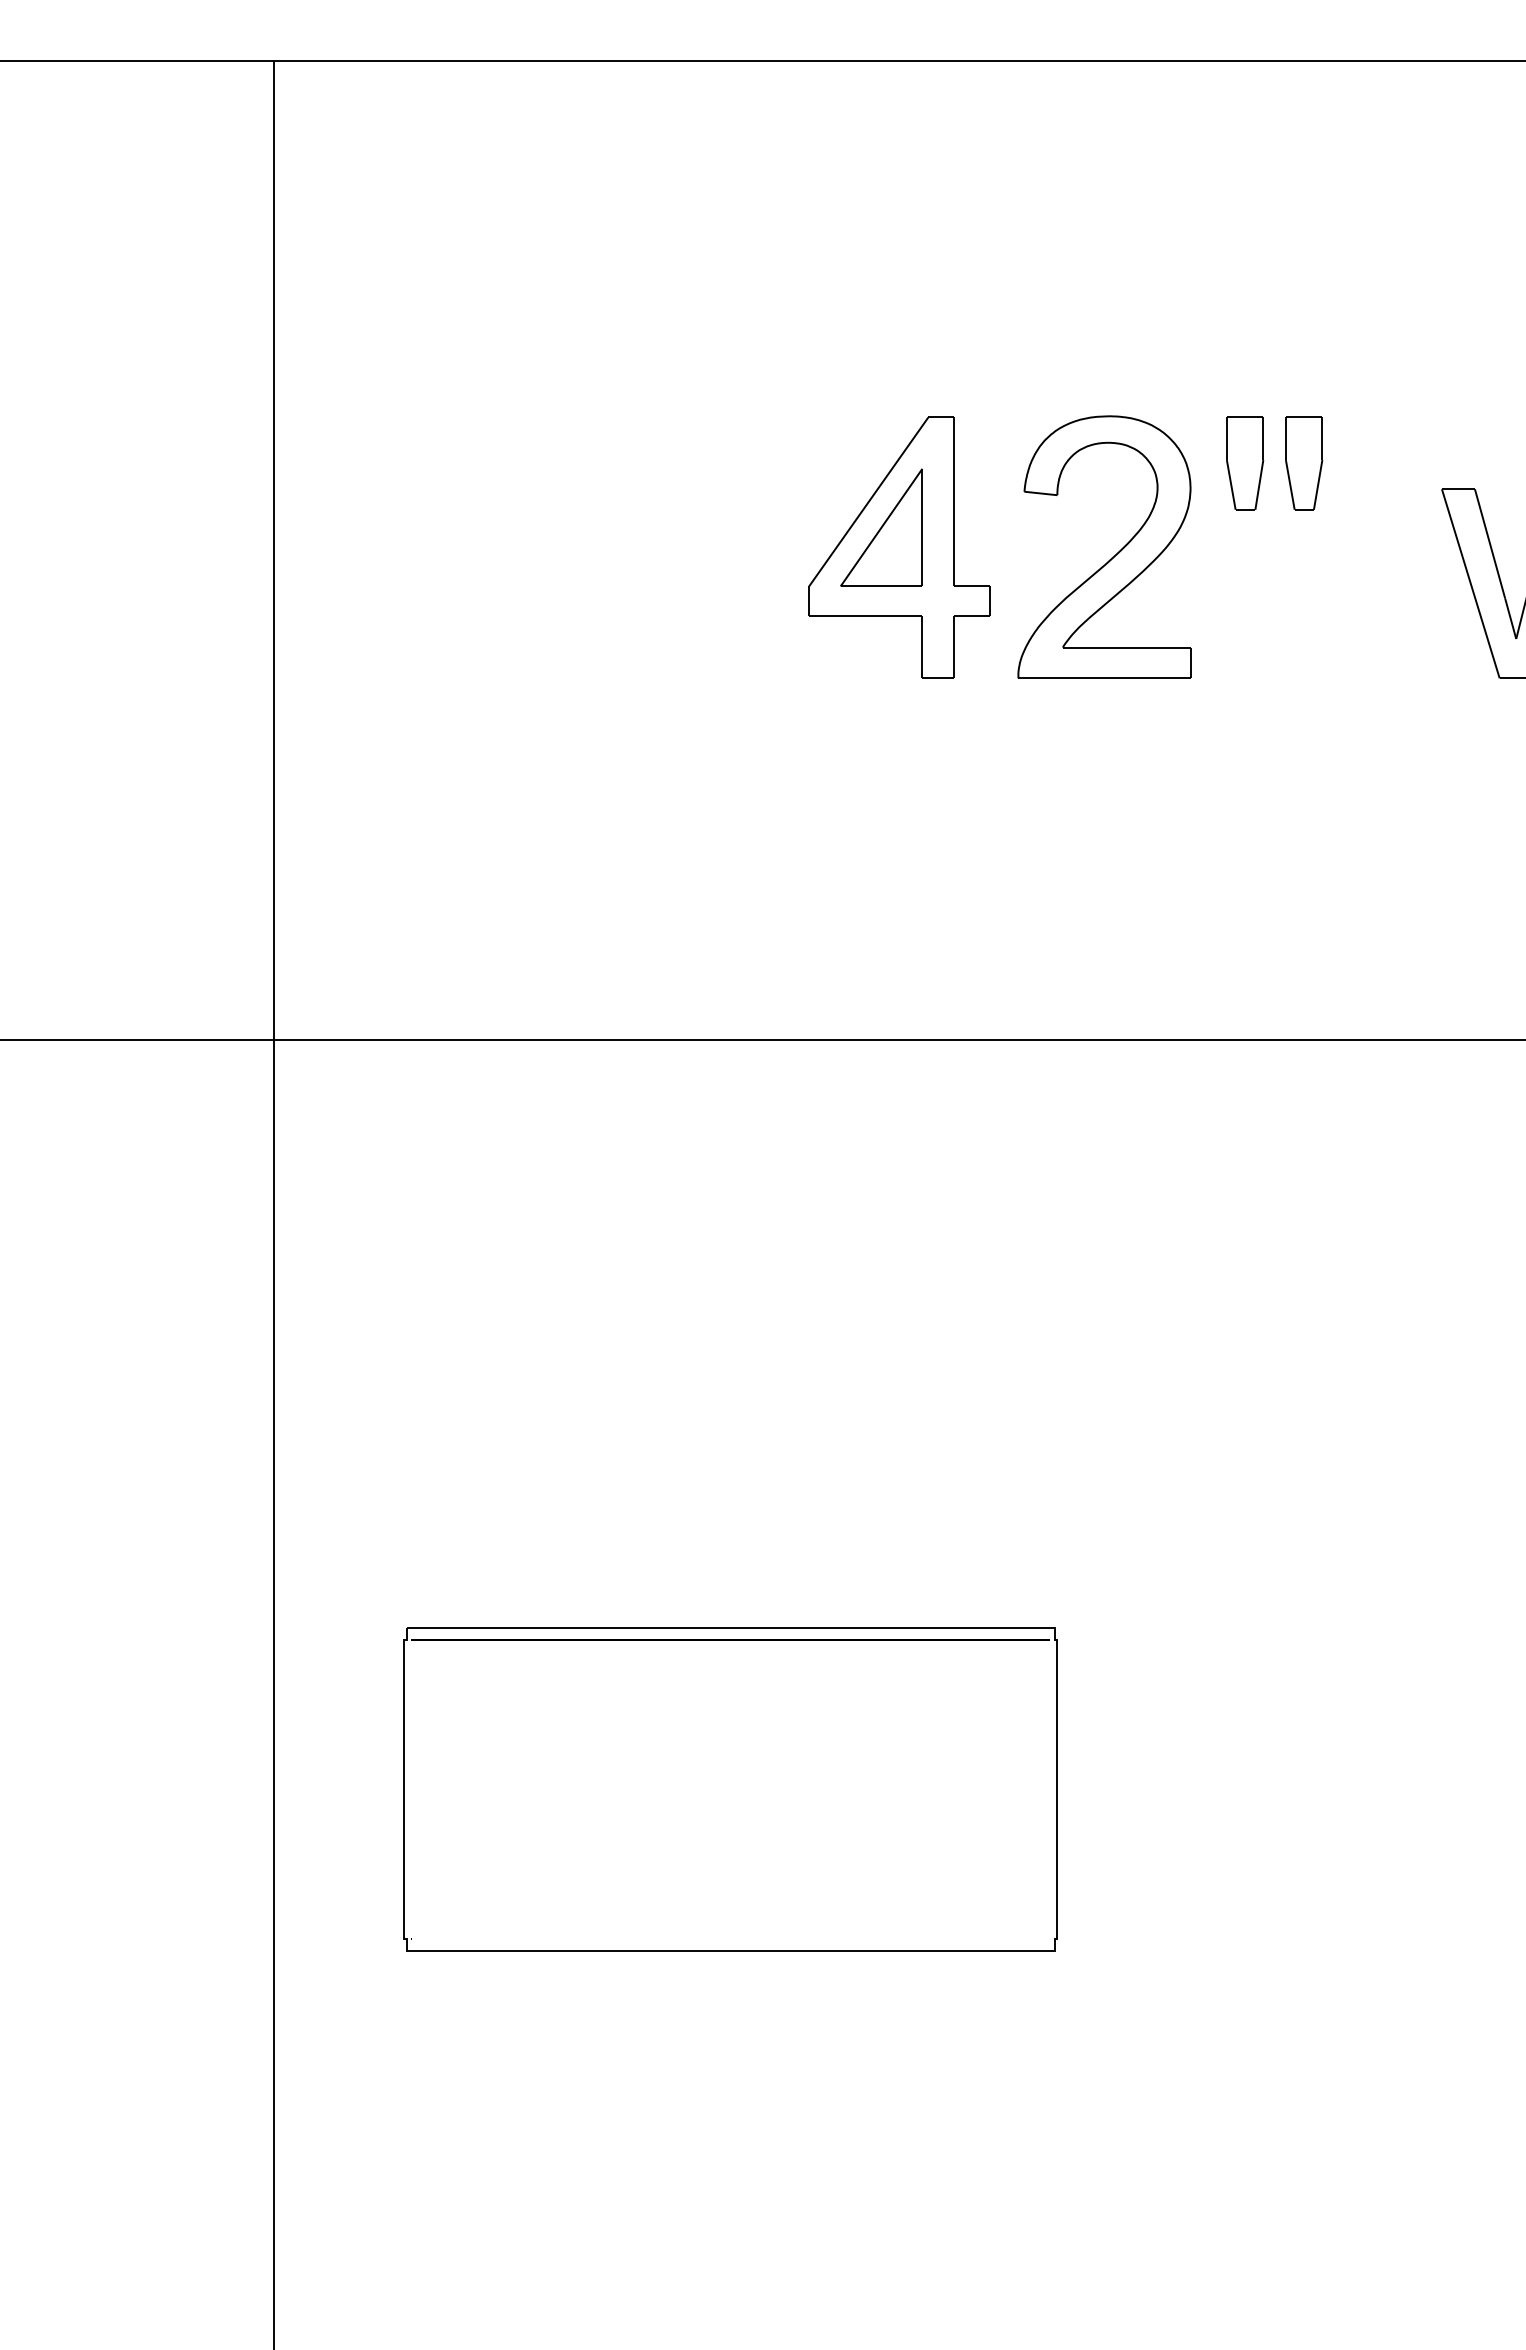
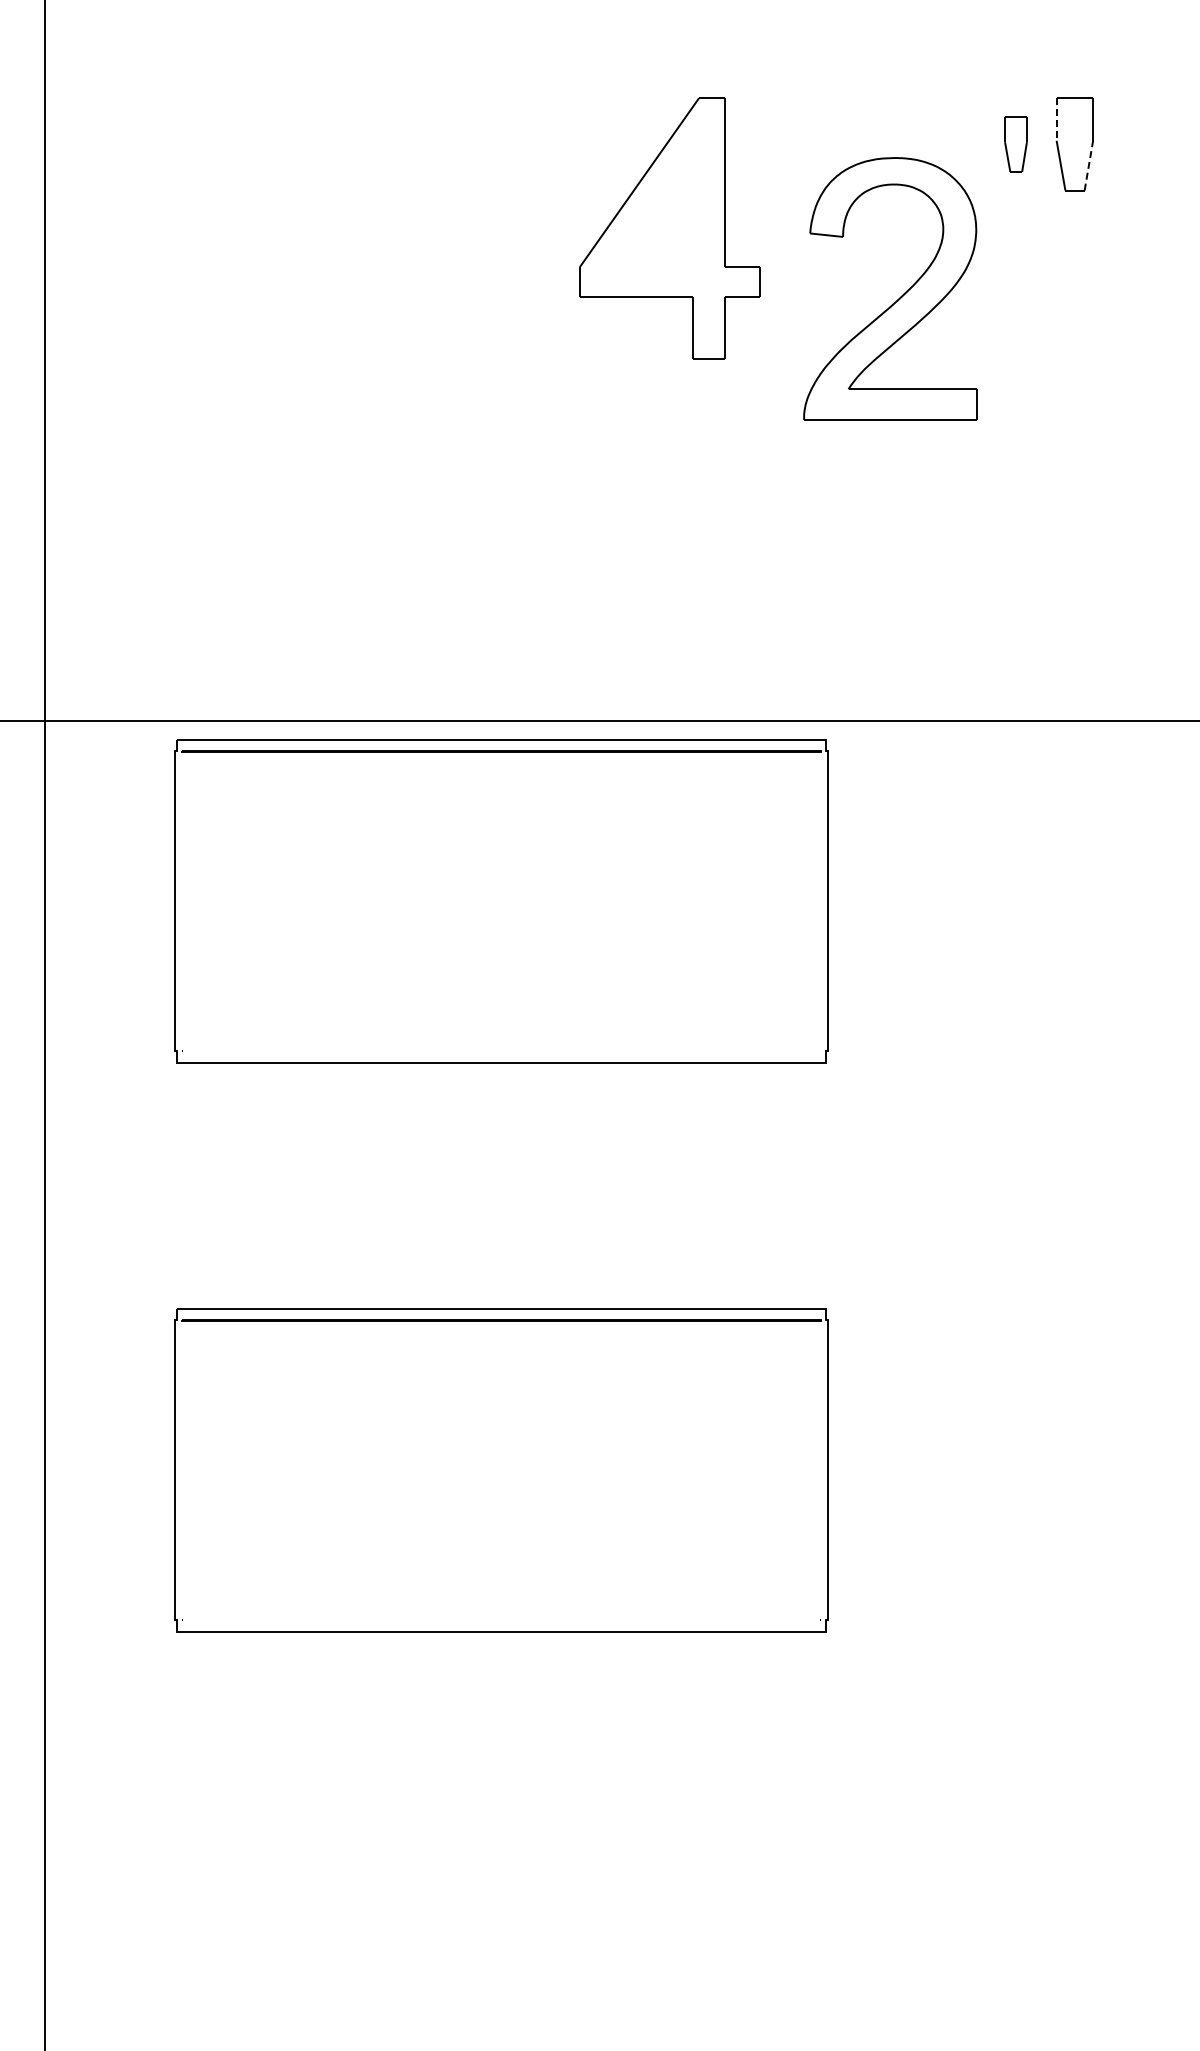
line: (1285, 439) -> (1056, 120), solid -> dashed
part: (1245, 463) -> (1016, 144), size x0.6
line: (1318, 484) -> (1089, 165), solid -> dashed
part: (881, 527) -> (652, 208), removed
part: (1111, 557) -> (897, 299), moved
part: (730, 1220) -> (501, 901), added

